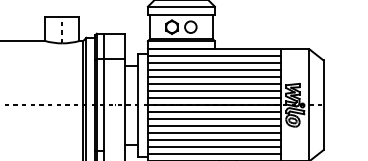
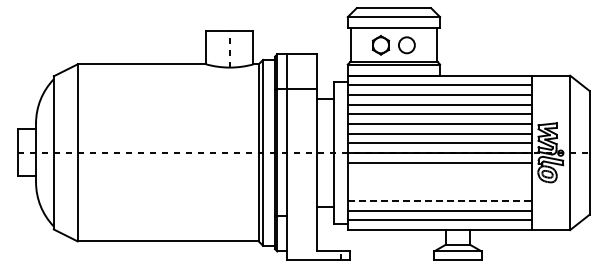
line: (214, 119) -> (439, 172), removed
line: (214, 126) -> (439, 181), removed
line: (214, 133) -> (439, 191), removed
line: (214, 140) -> (439, 201), solid -> dashed

